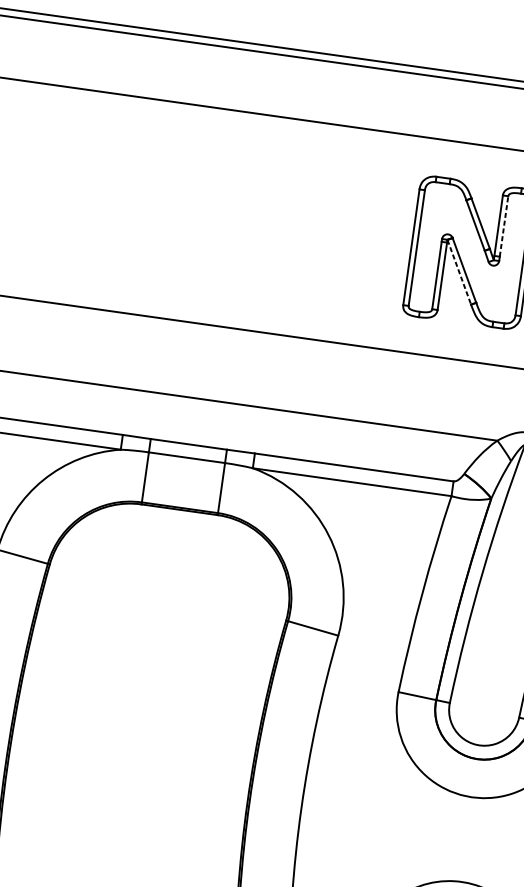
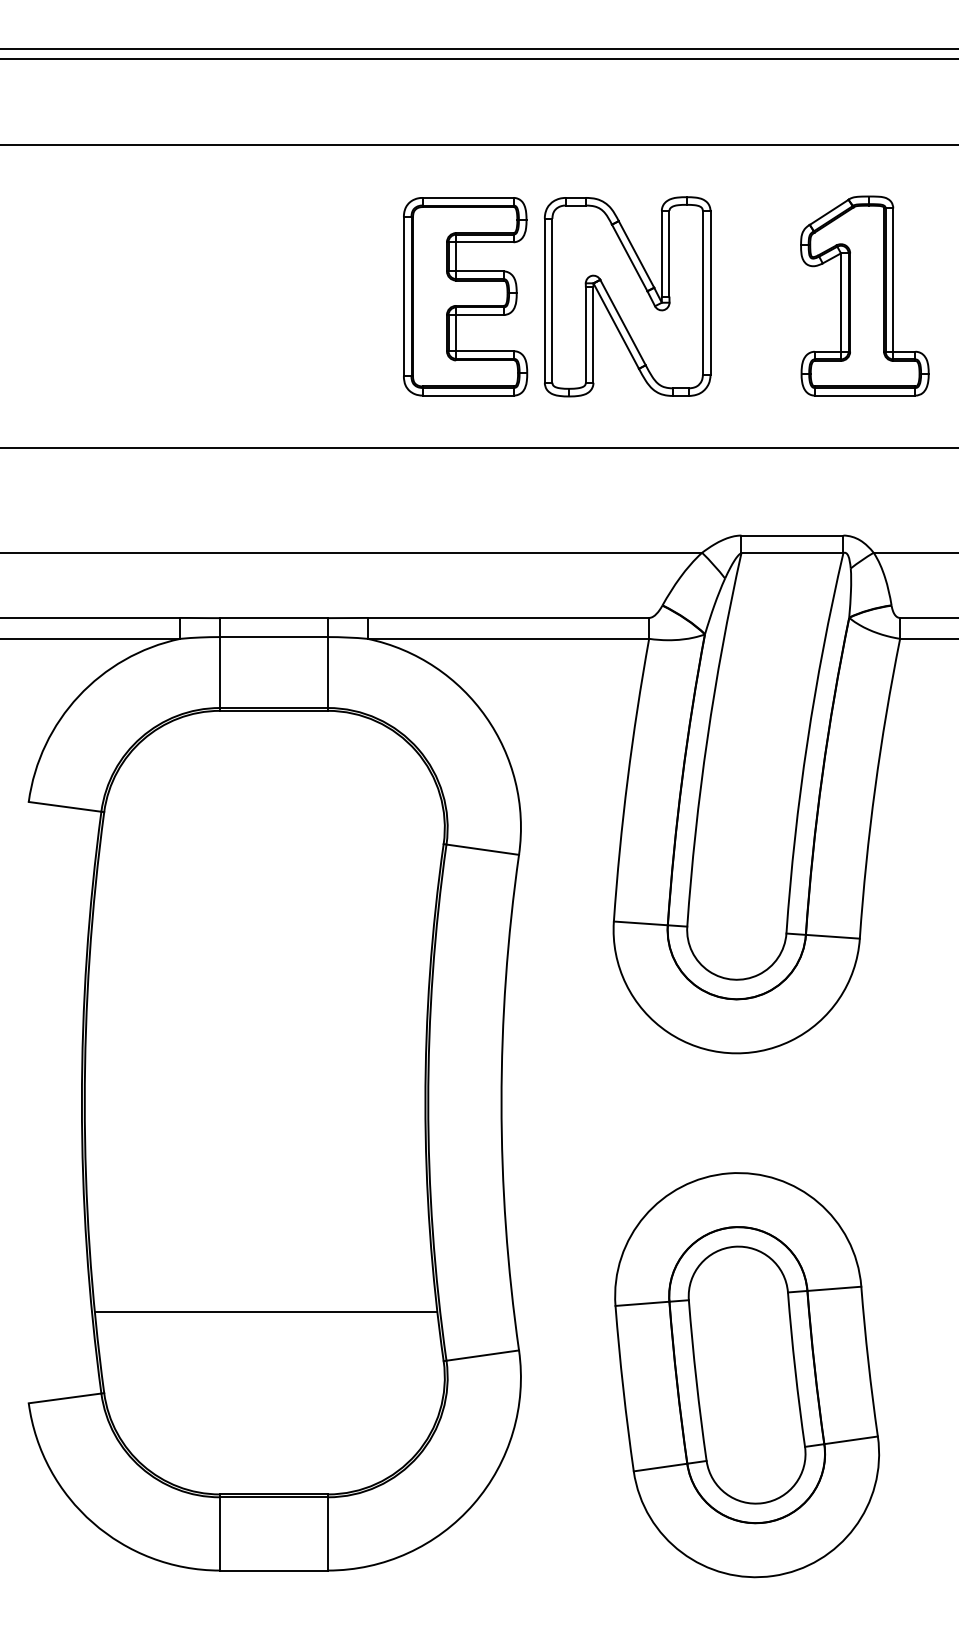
line: (504, 226) -> (669, 253), dashed -> solid
part: (355, 236) -> (465, 296), added
line: (459, 272) -> (616, 326), dashed -> solid

